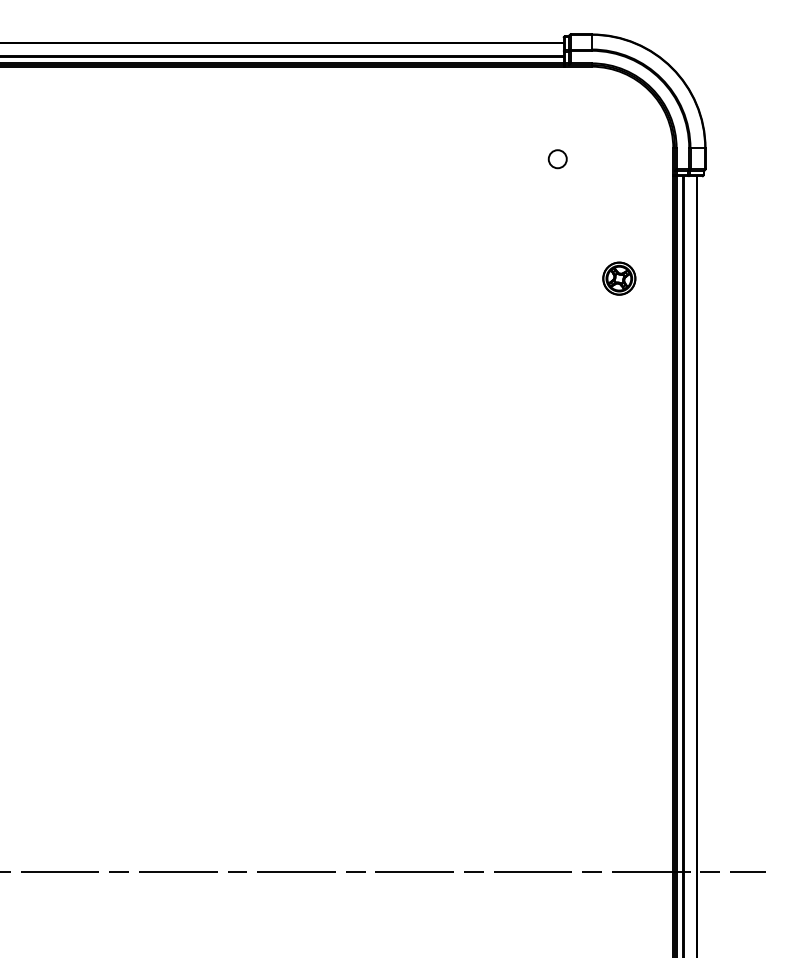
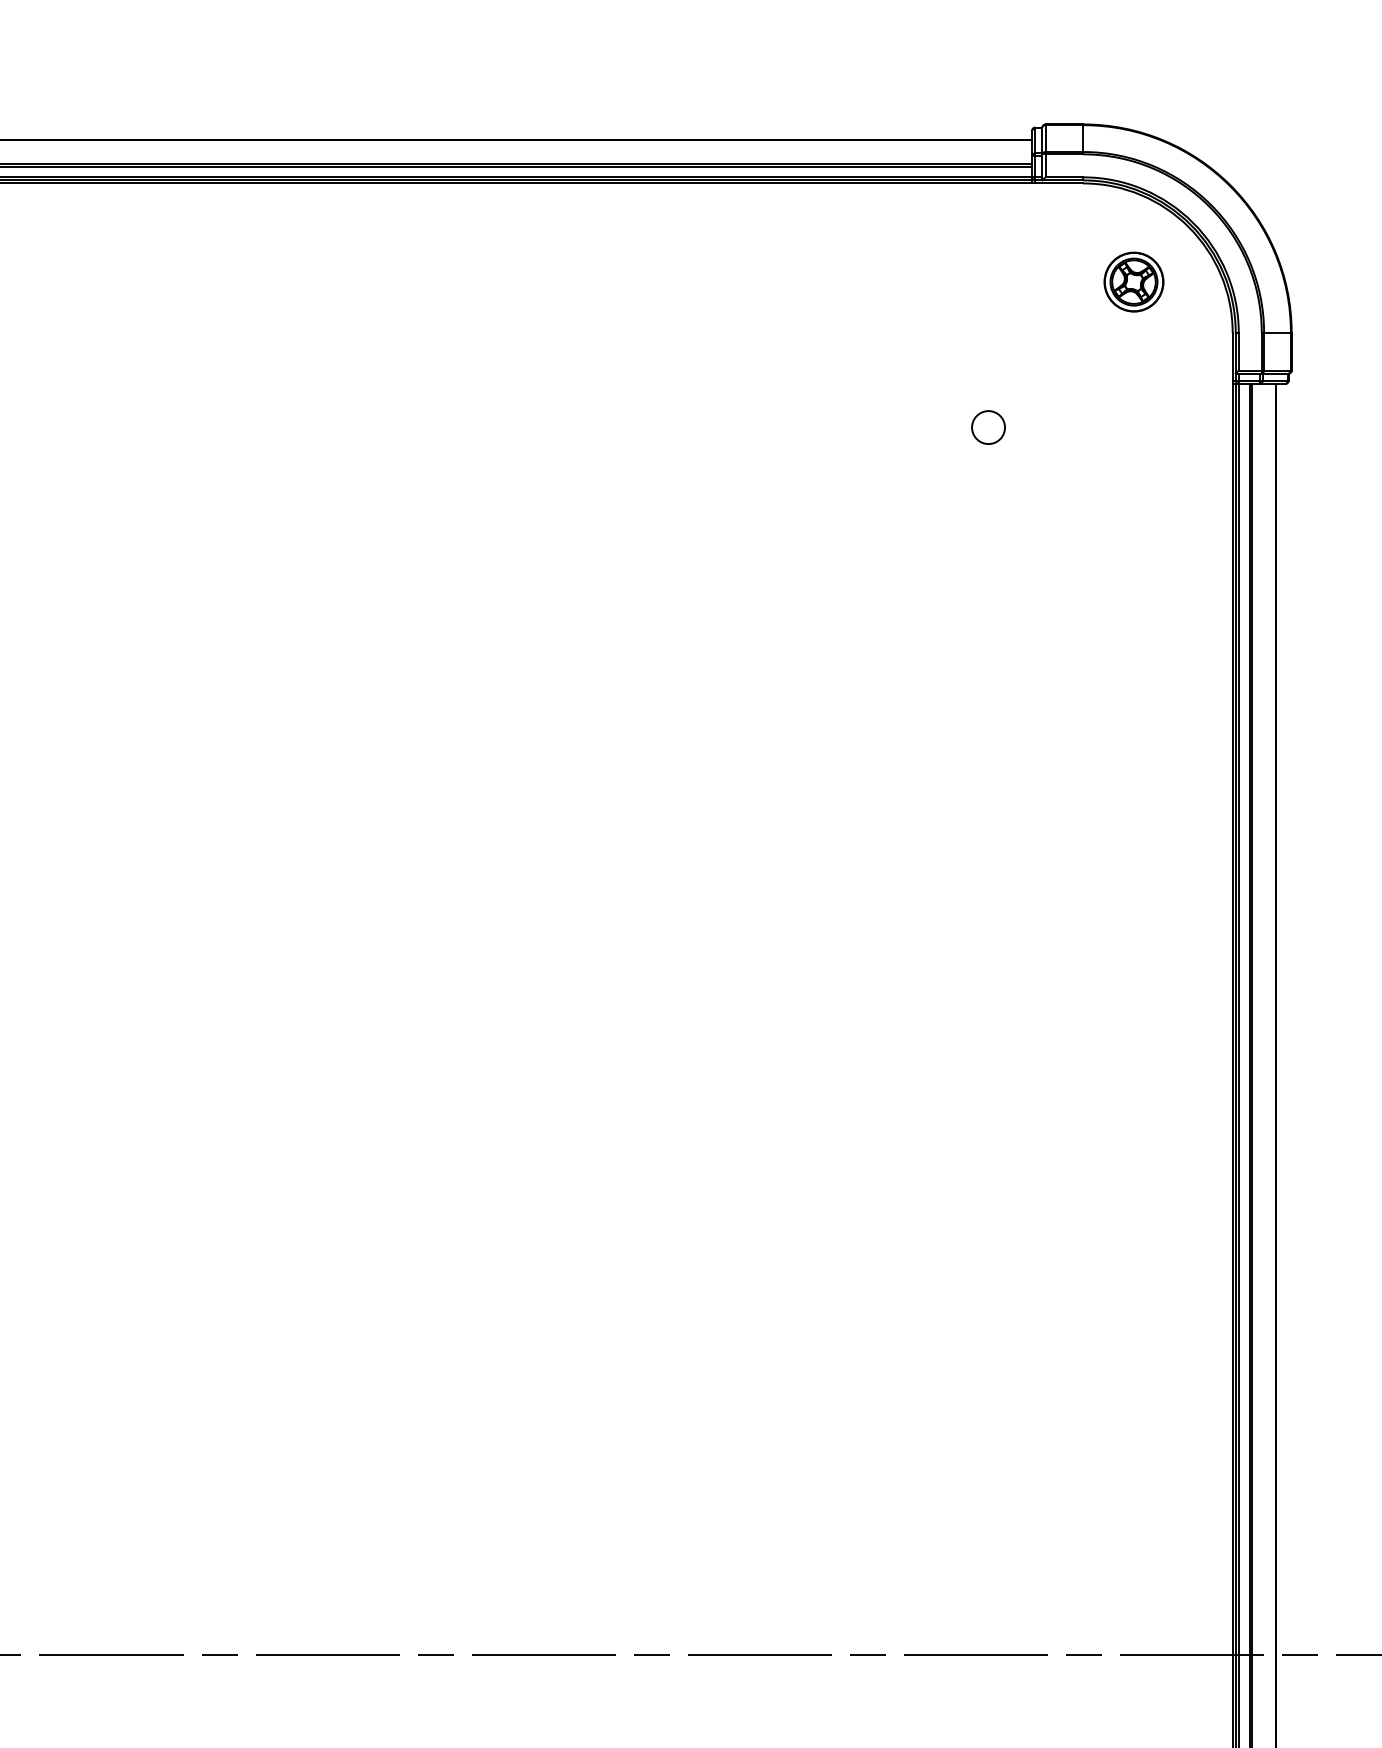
circle: (557, 159) -> (988, 428), moved
part: (619, 278) -> (1134, 281), moved

